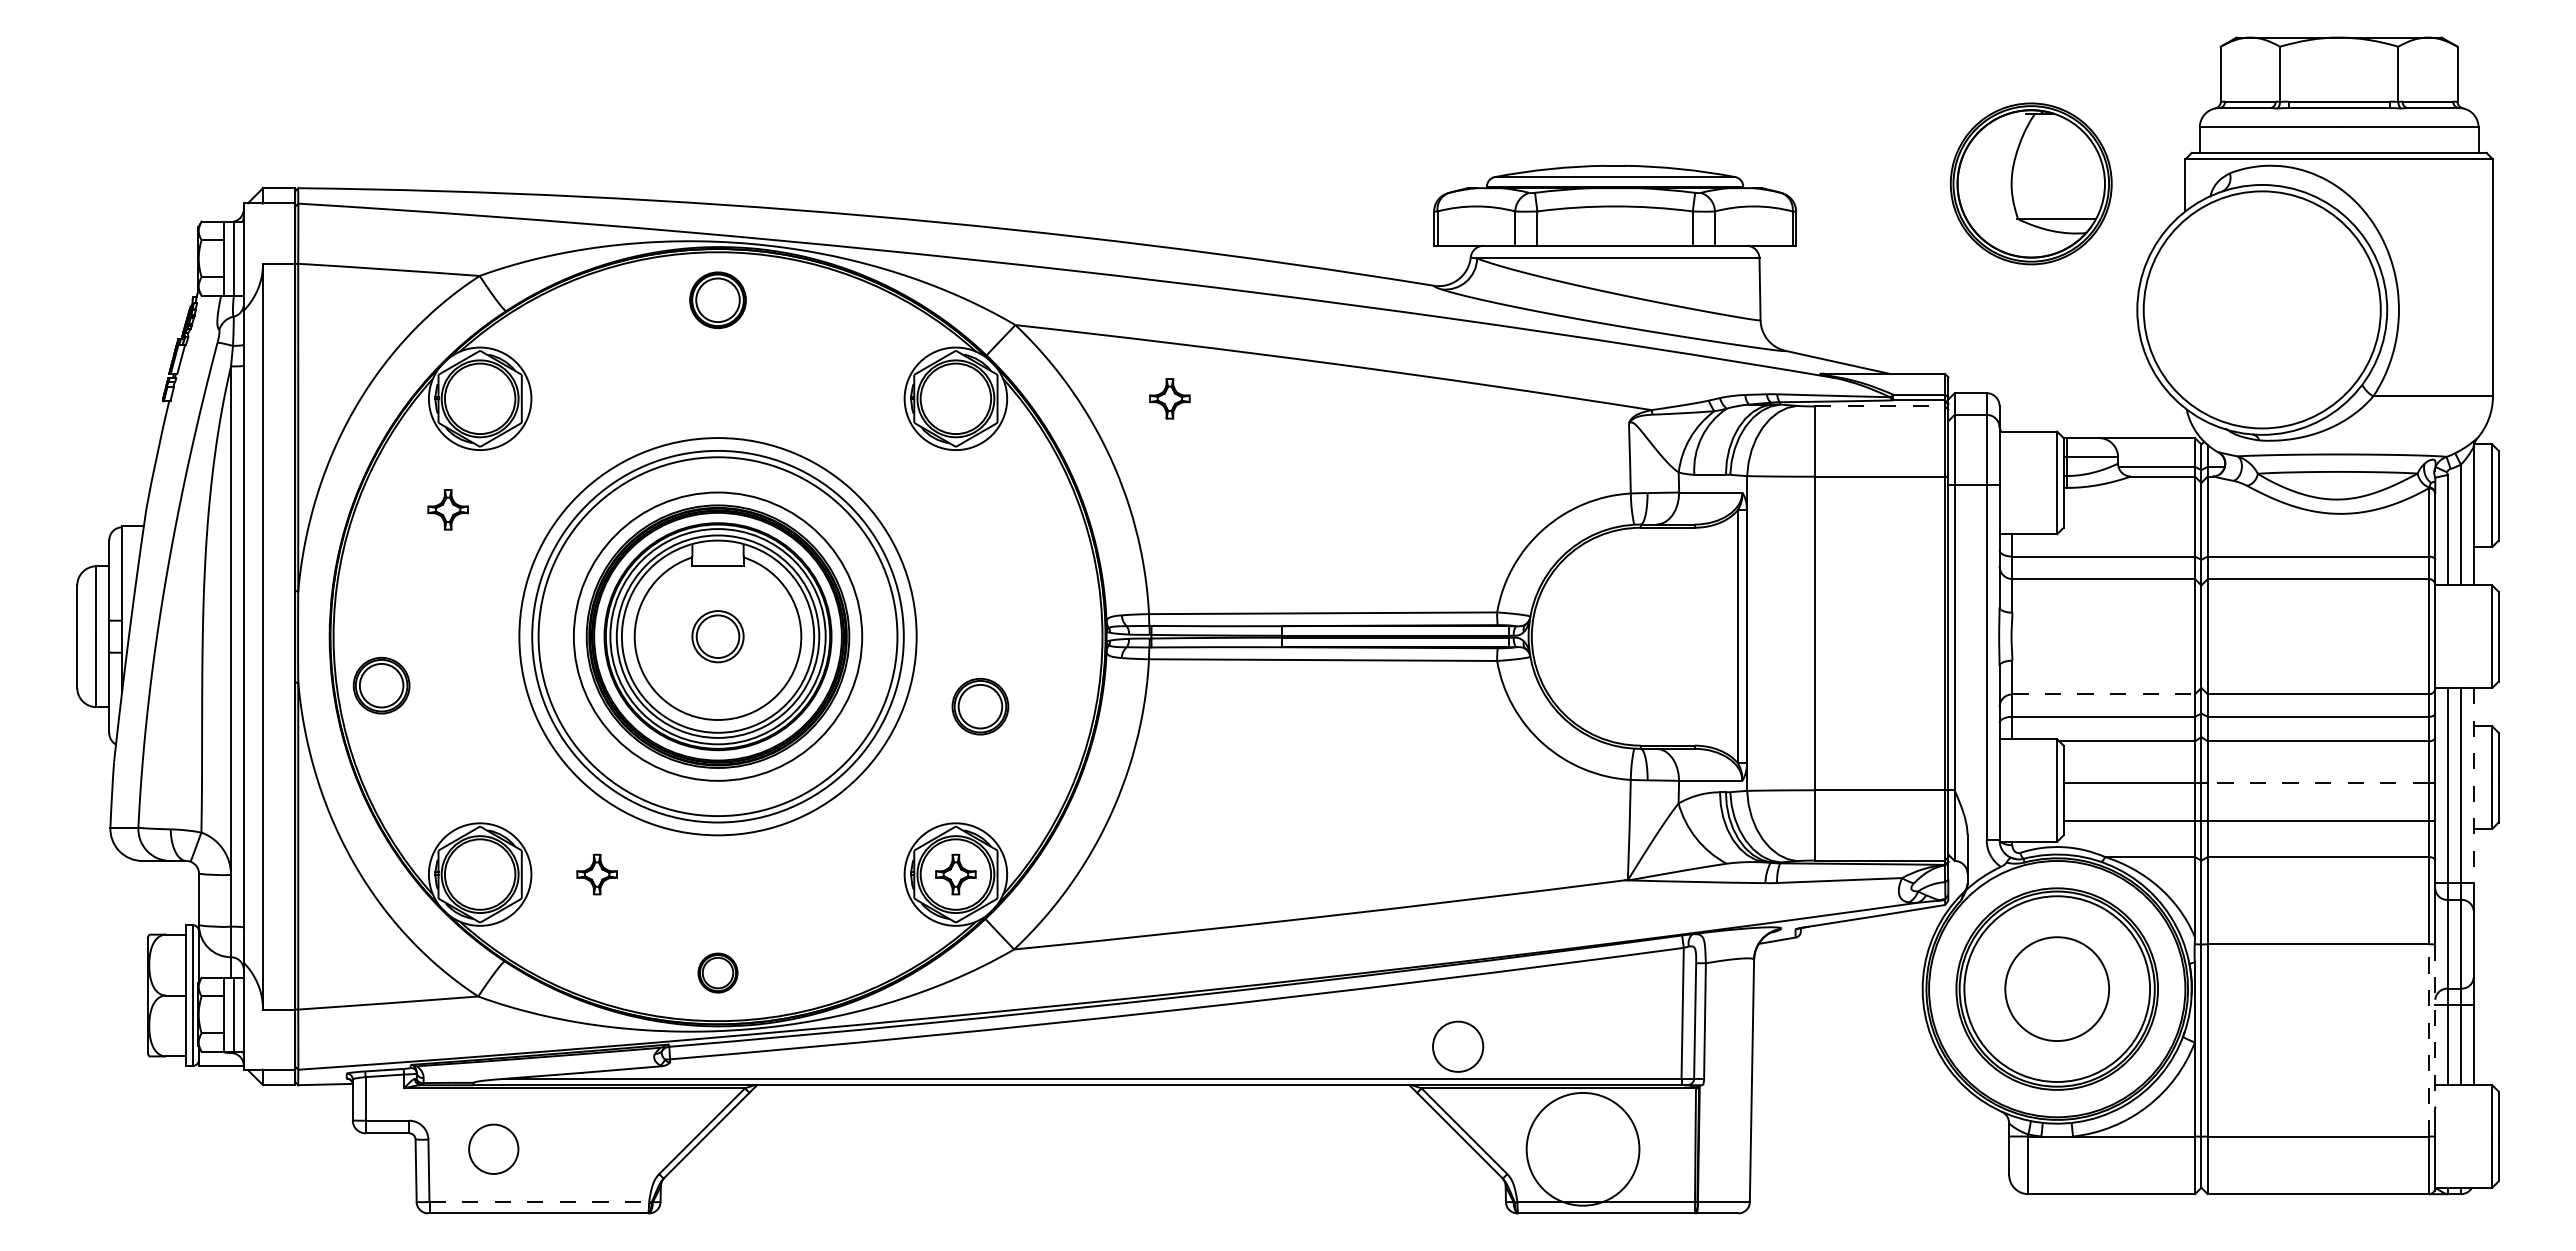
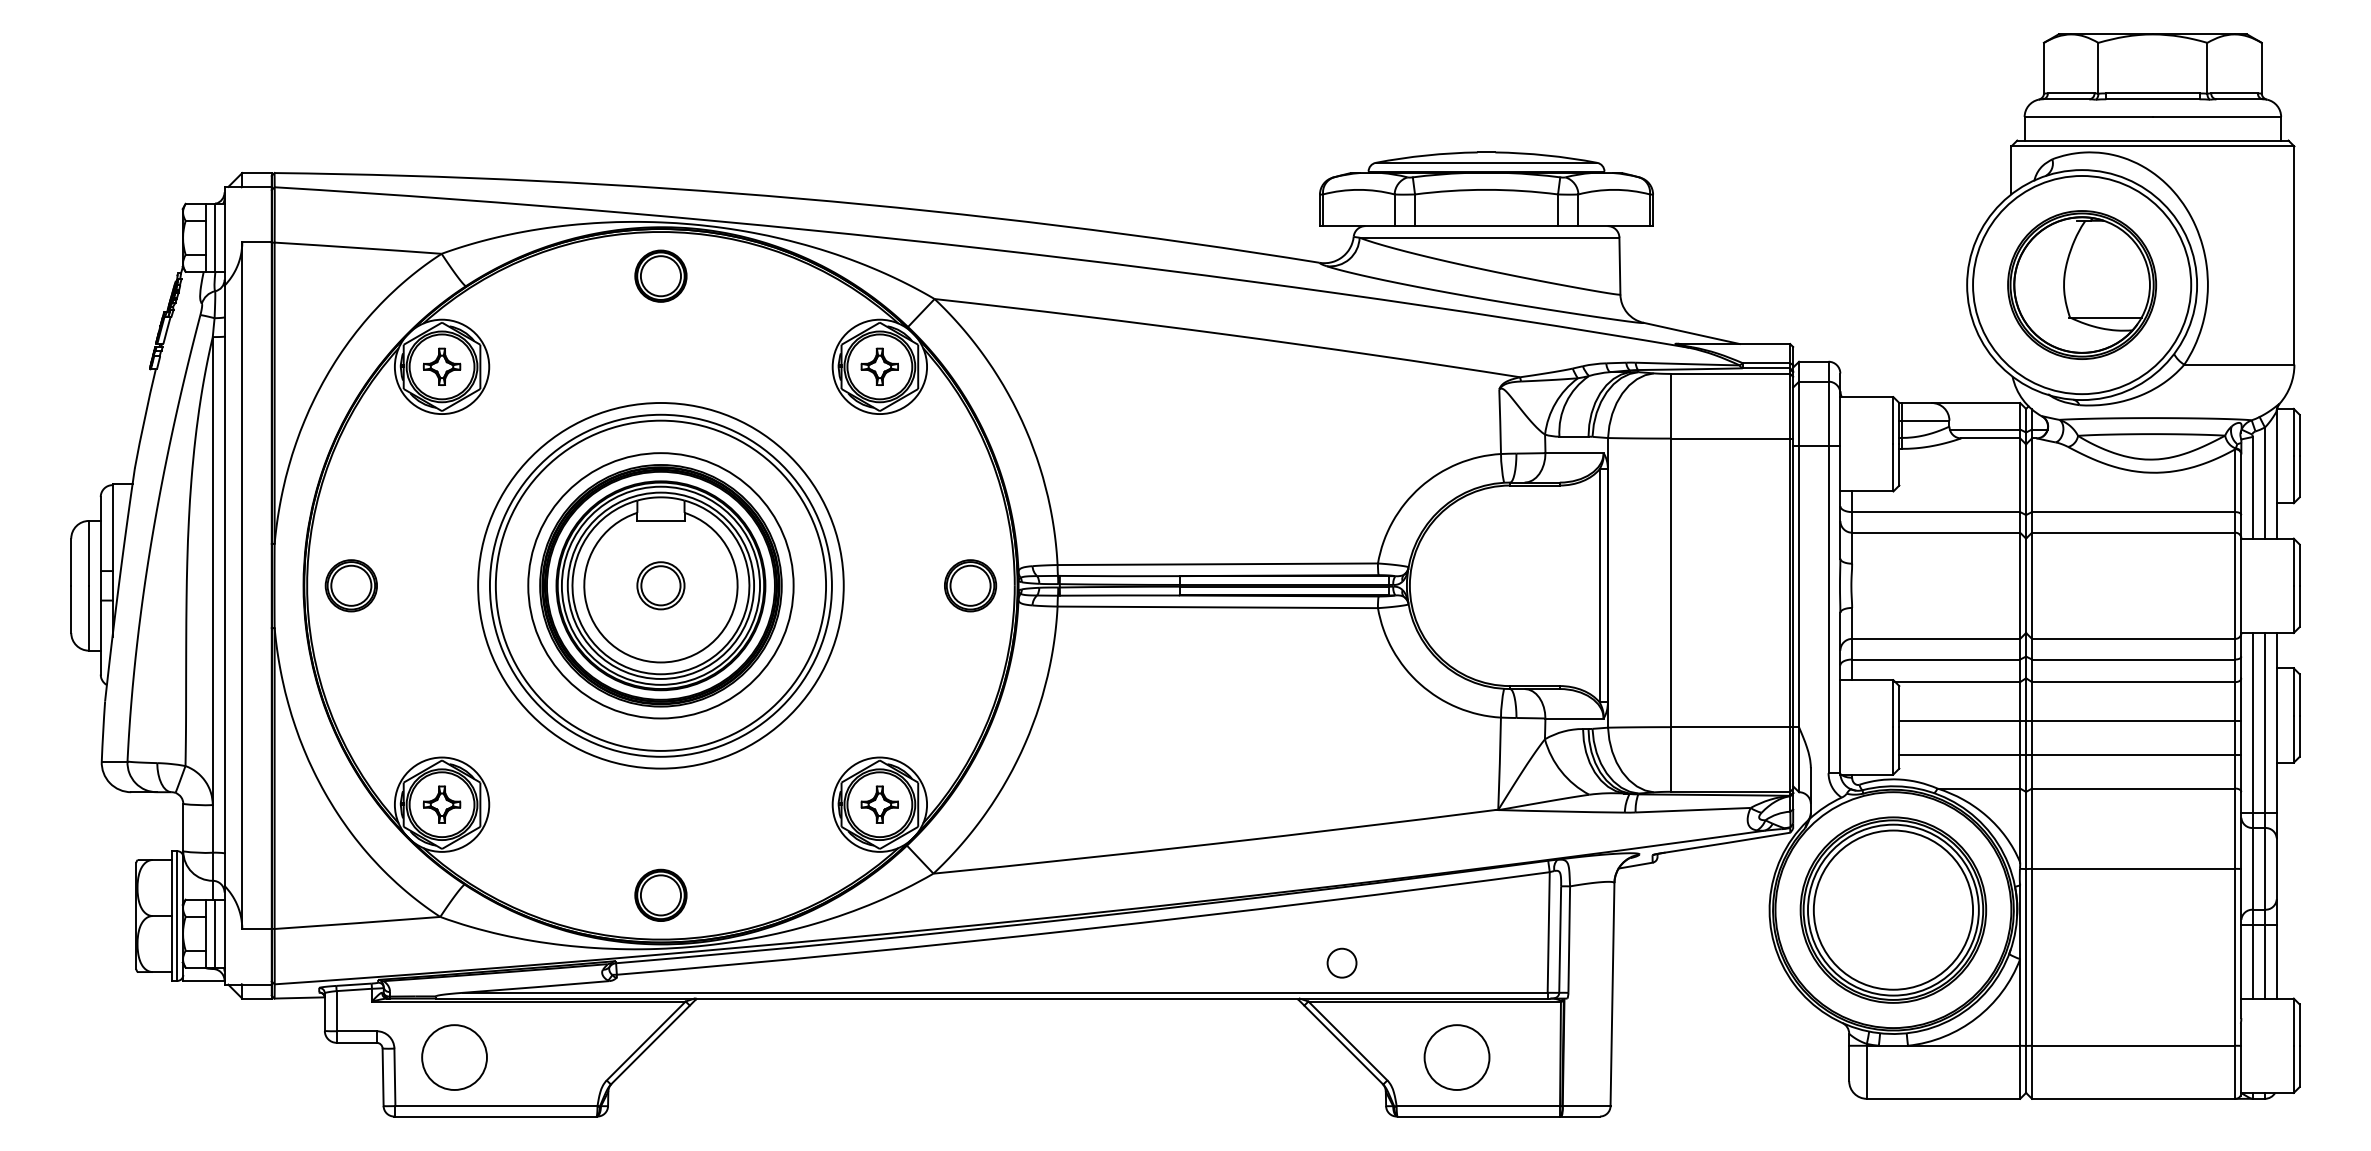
part: (2030, 183) -> (2081, 284), moved
part: (1169, 398) -> (879, 366), moved
line: (1880, 406) -> (1730, 373), dashed -> solid
part: (447, 509) -> (441, 366), moved
part: (381, 685) -> (351, 585), moved
line: (2104, 694) -> (1936, 639), dashed -> solid
part: (980, 706) -> (970, 585), moved
line: (2318, 783) -> (2133, 720), dashed -> solid
line: (2473, 785) -> (2276, 722), dashed -> solid
part: (596, 874) -> (441, 804), moved
part: (717, 972) -> (660, 894), size x1.43
circle: (2056, 988) -> (1892, 909), size x1.67
line: (2435, 1025) -> (2241, 943), dashed -> solid
line: (2428, 1039) -> (2235, 956), dashed -> solid
circle: (1457, 1046) -> (1341, 962), size x0.62
circle: (493, 1149) -> (454, 1057), size x1.43
circle: (1582, 1149) -> (1456, 1057), size x0.62
line: (539, 1202) -> (496, 1106), dashed -> solid

